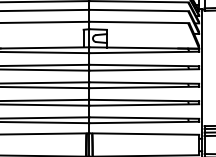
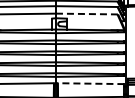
line: (140, 23) -> (87, 14), solid -> dashed
line: (143, 133) -> (89, 83), solid -> dashed

